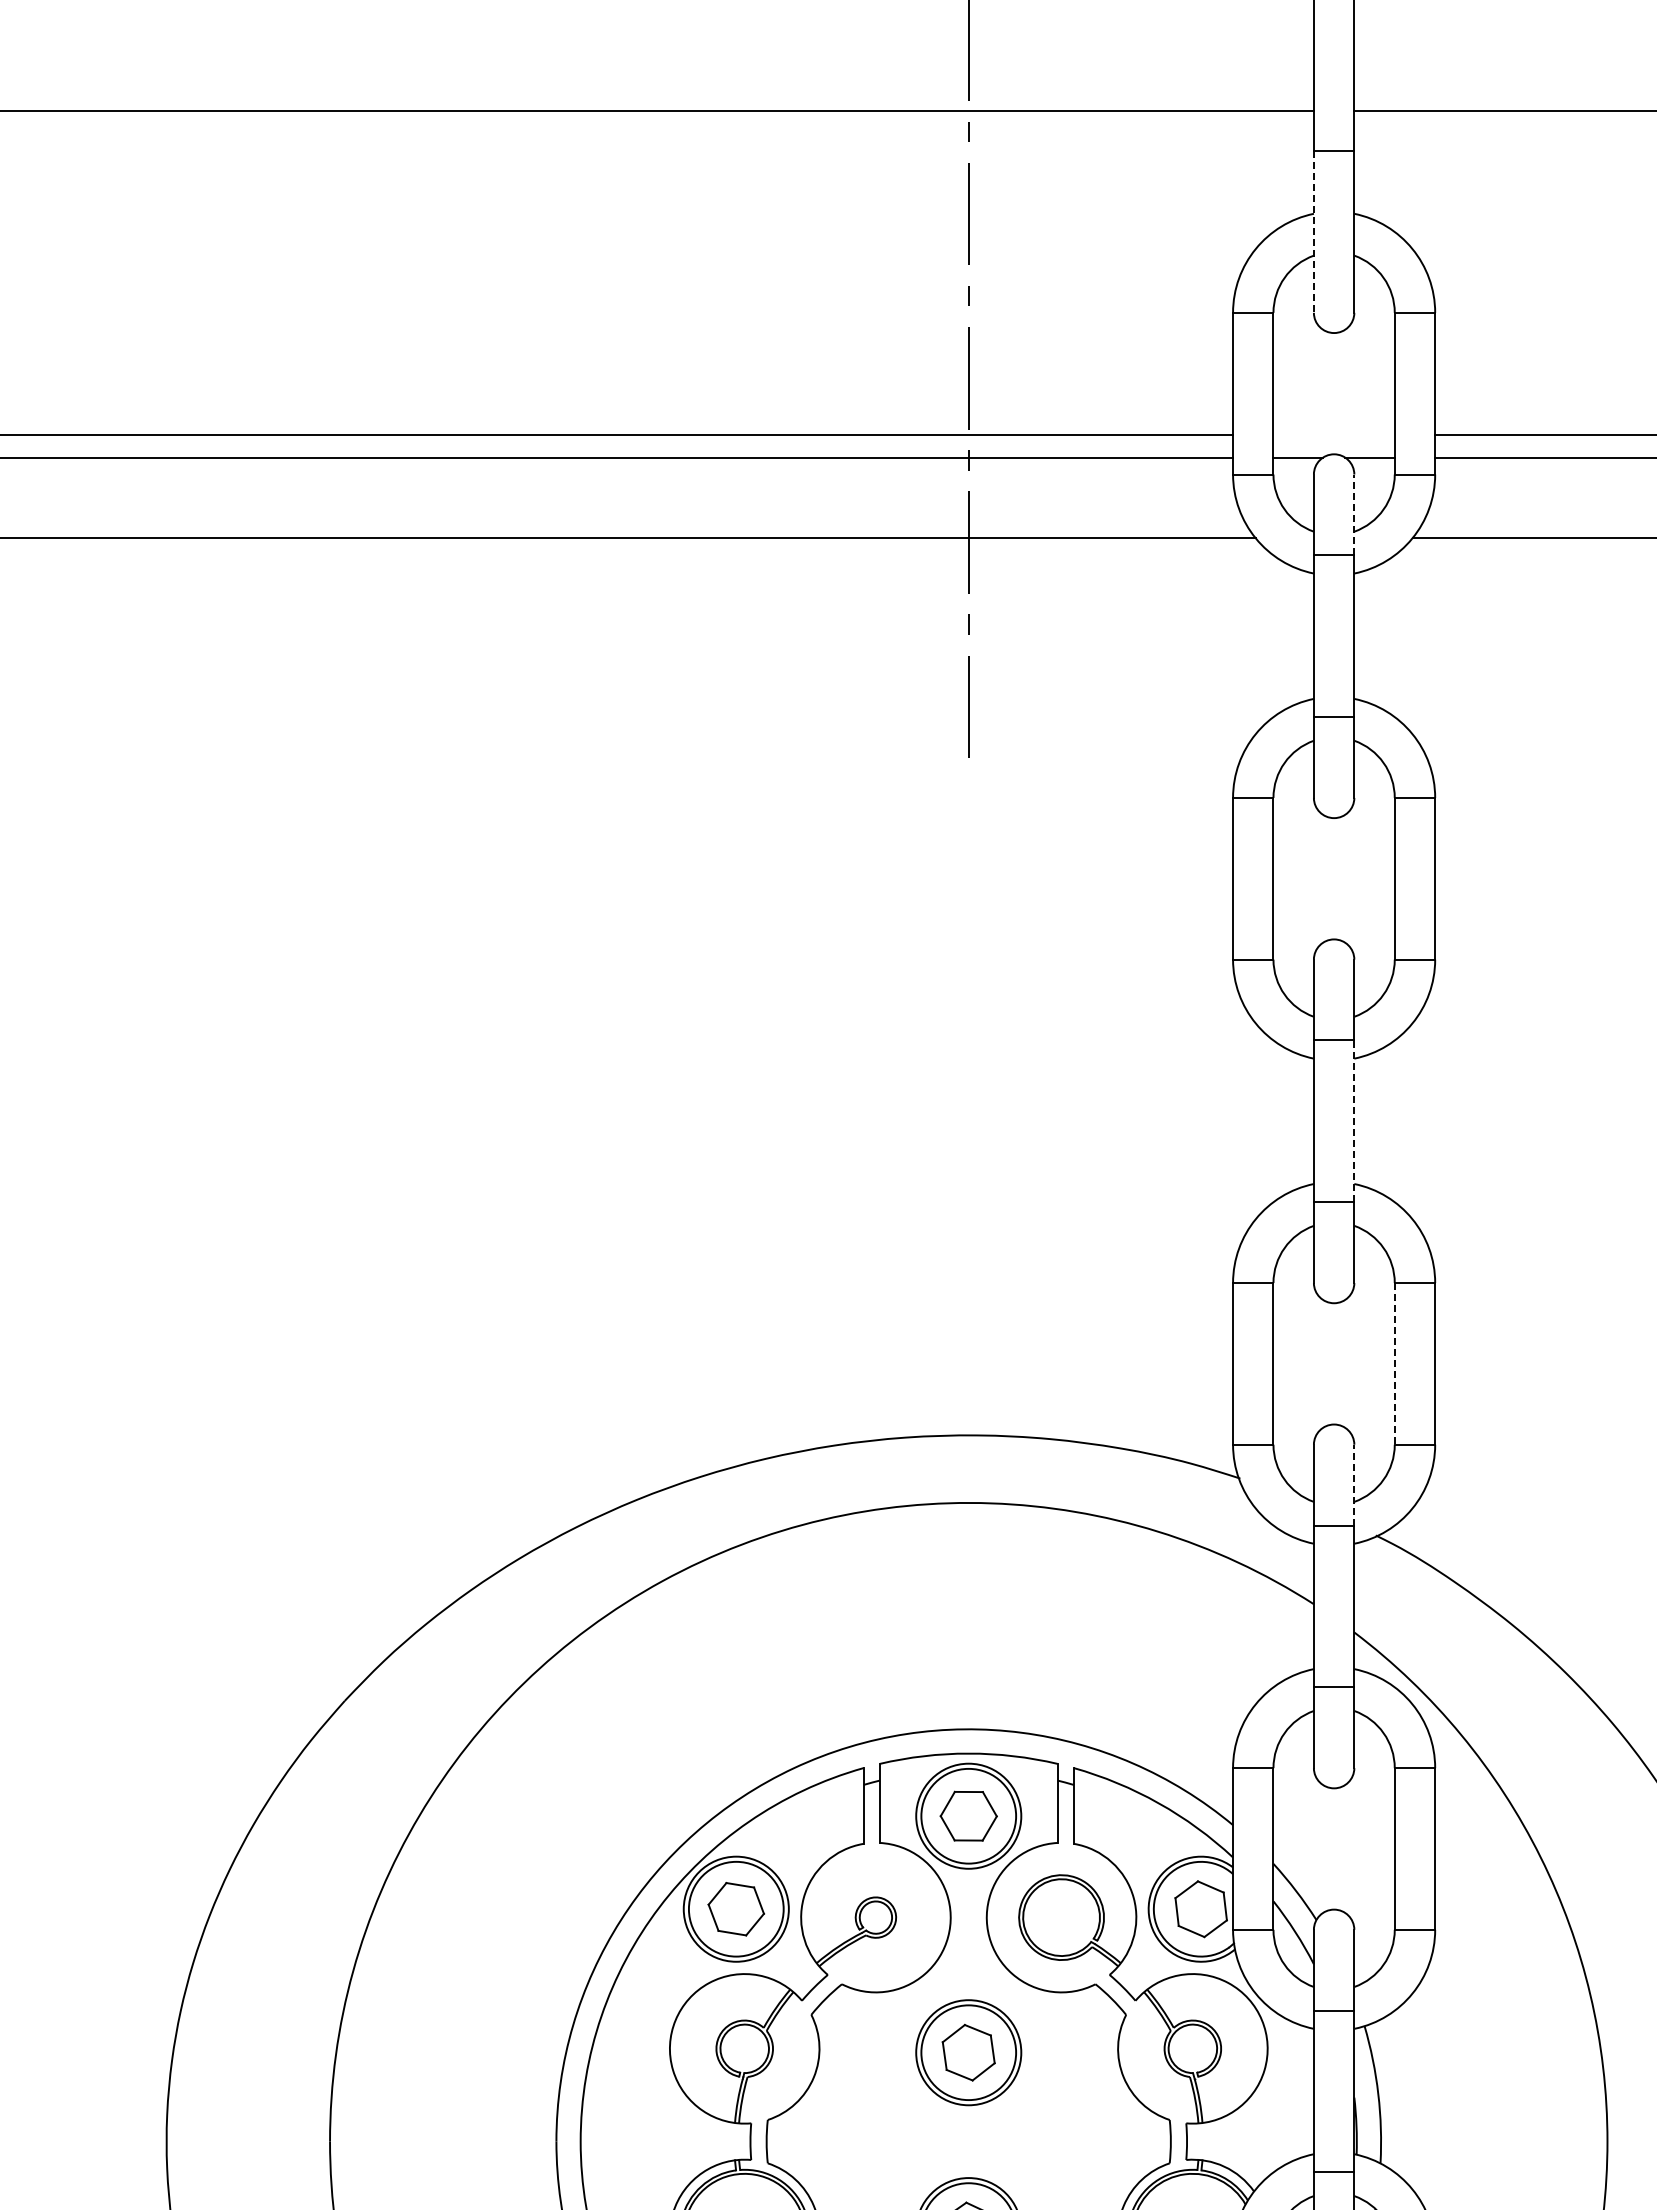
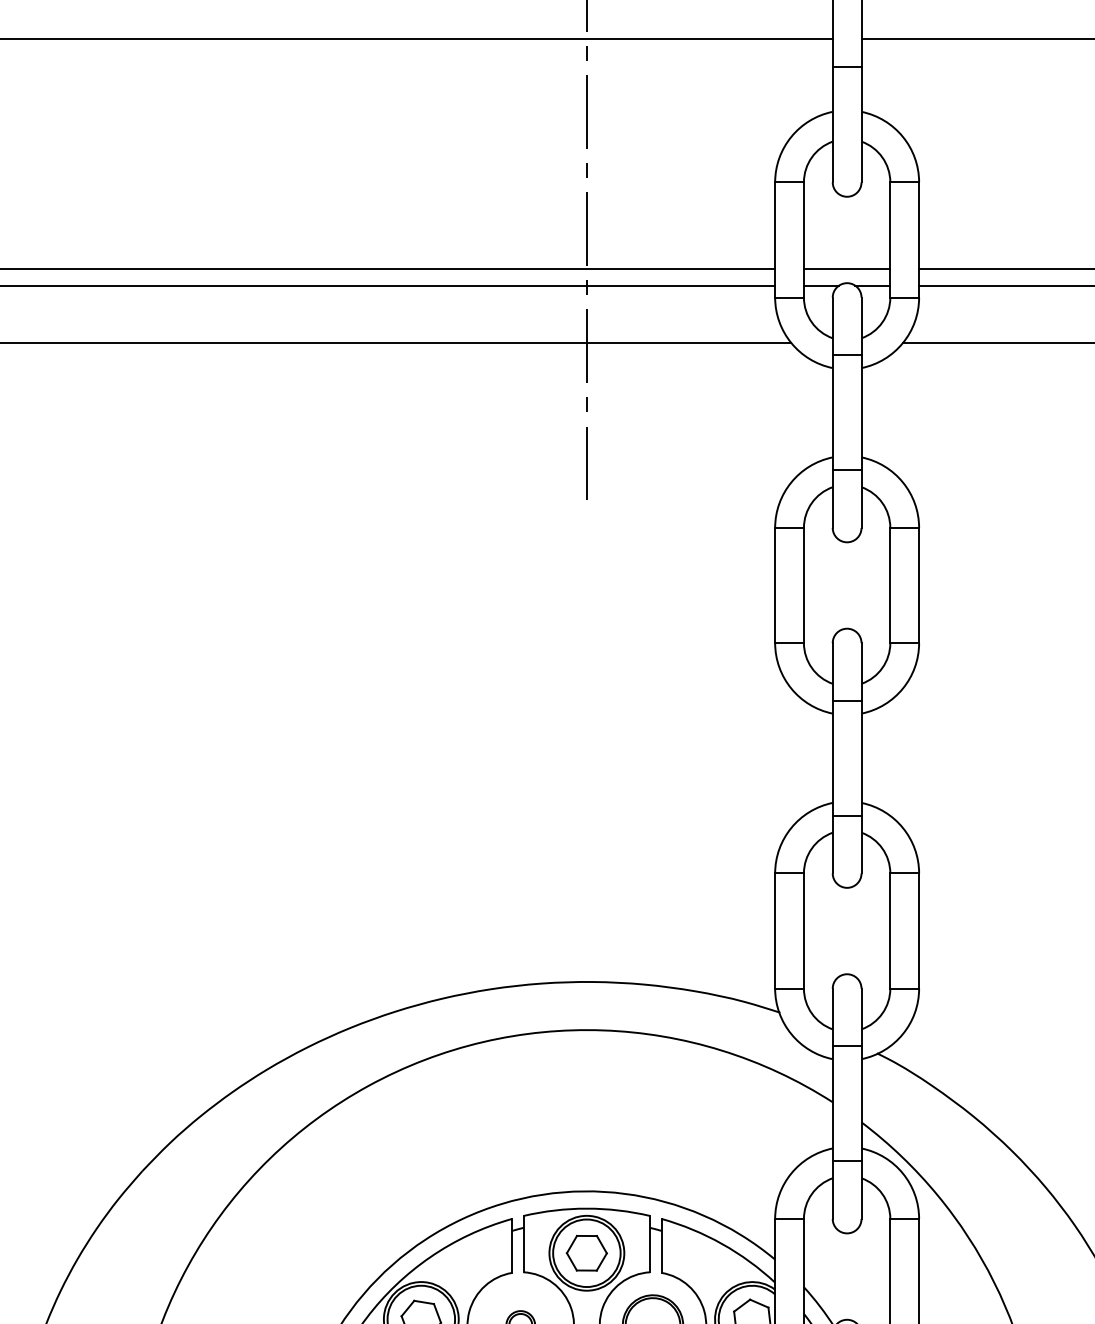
line: (1313, 231) -> (832, 124), dashed -> solid
line: (1333, 434) -> (846, 269), added
line: (1354, 514) -> (861, 326), dashed -> solid
line: (1354, 1121) -> (861, 758), dashed -> solid
line: (1394, 1363) -> (890, 930), dashed -> solid
line: (1354, 1484) -> (861, 1016), dashed -> solid

